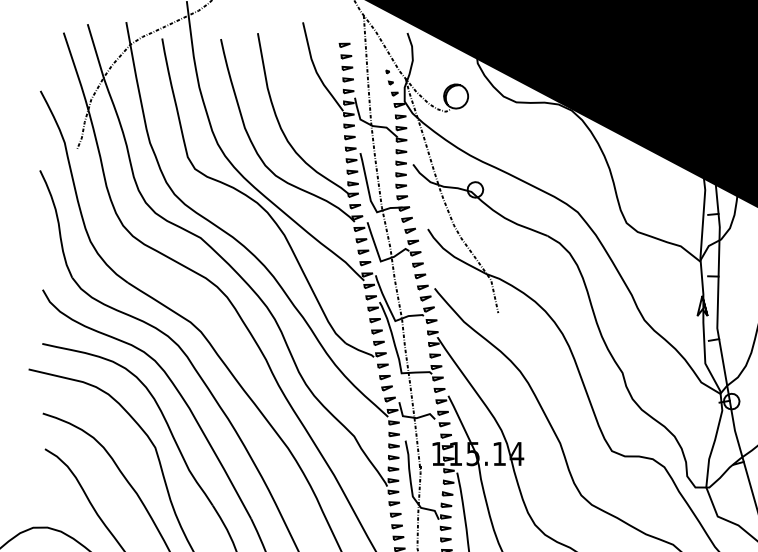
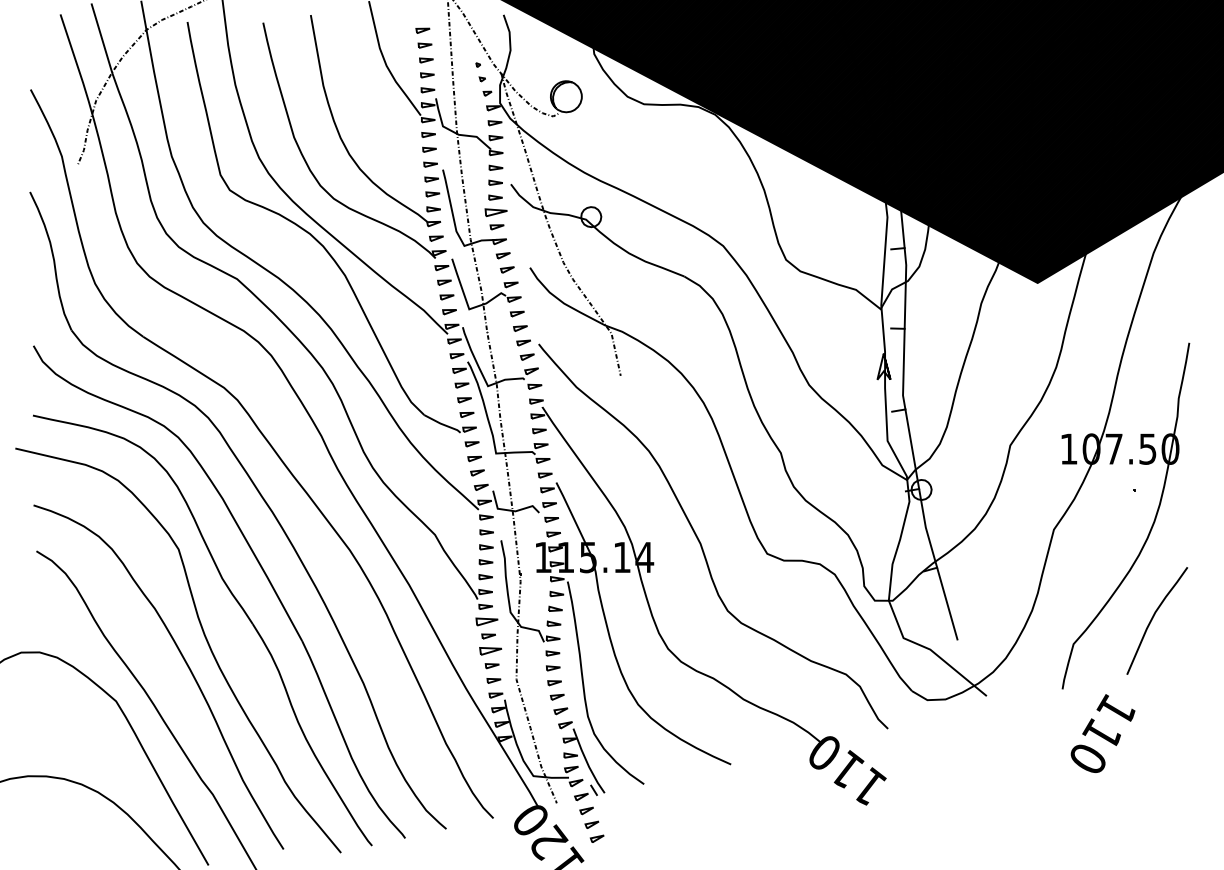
part: (401, 186) -> (495, 212), size x1.6
part: (394, 503) -> (486, 621), size x1.6
part: (397, 526) -> (490, 651), size x1.6

